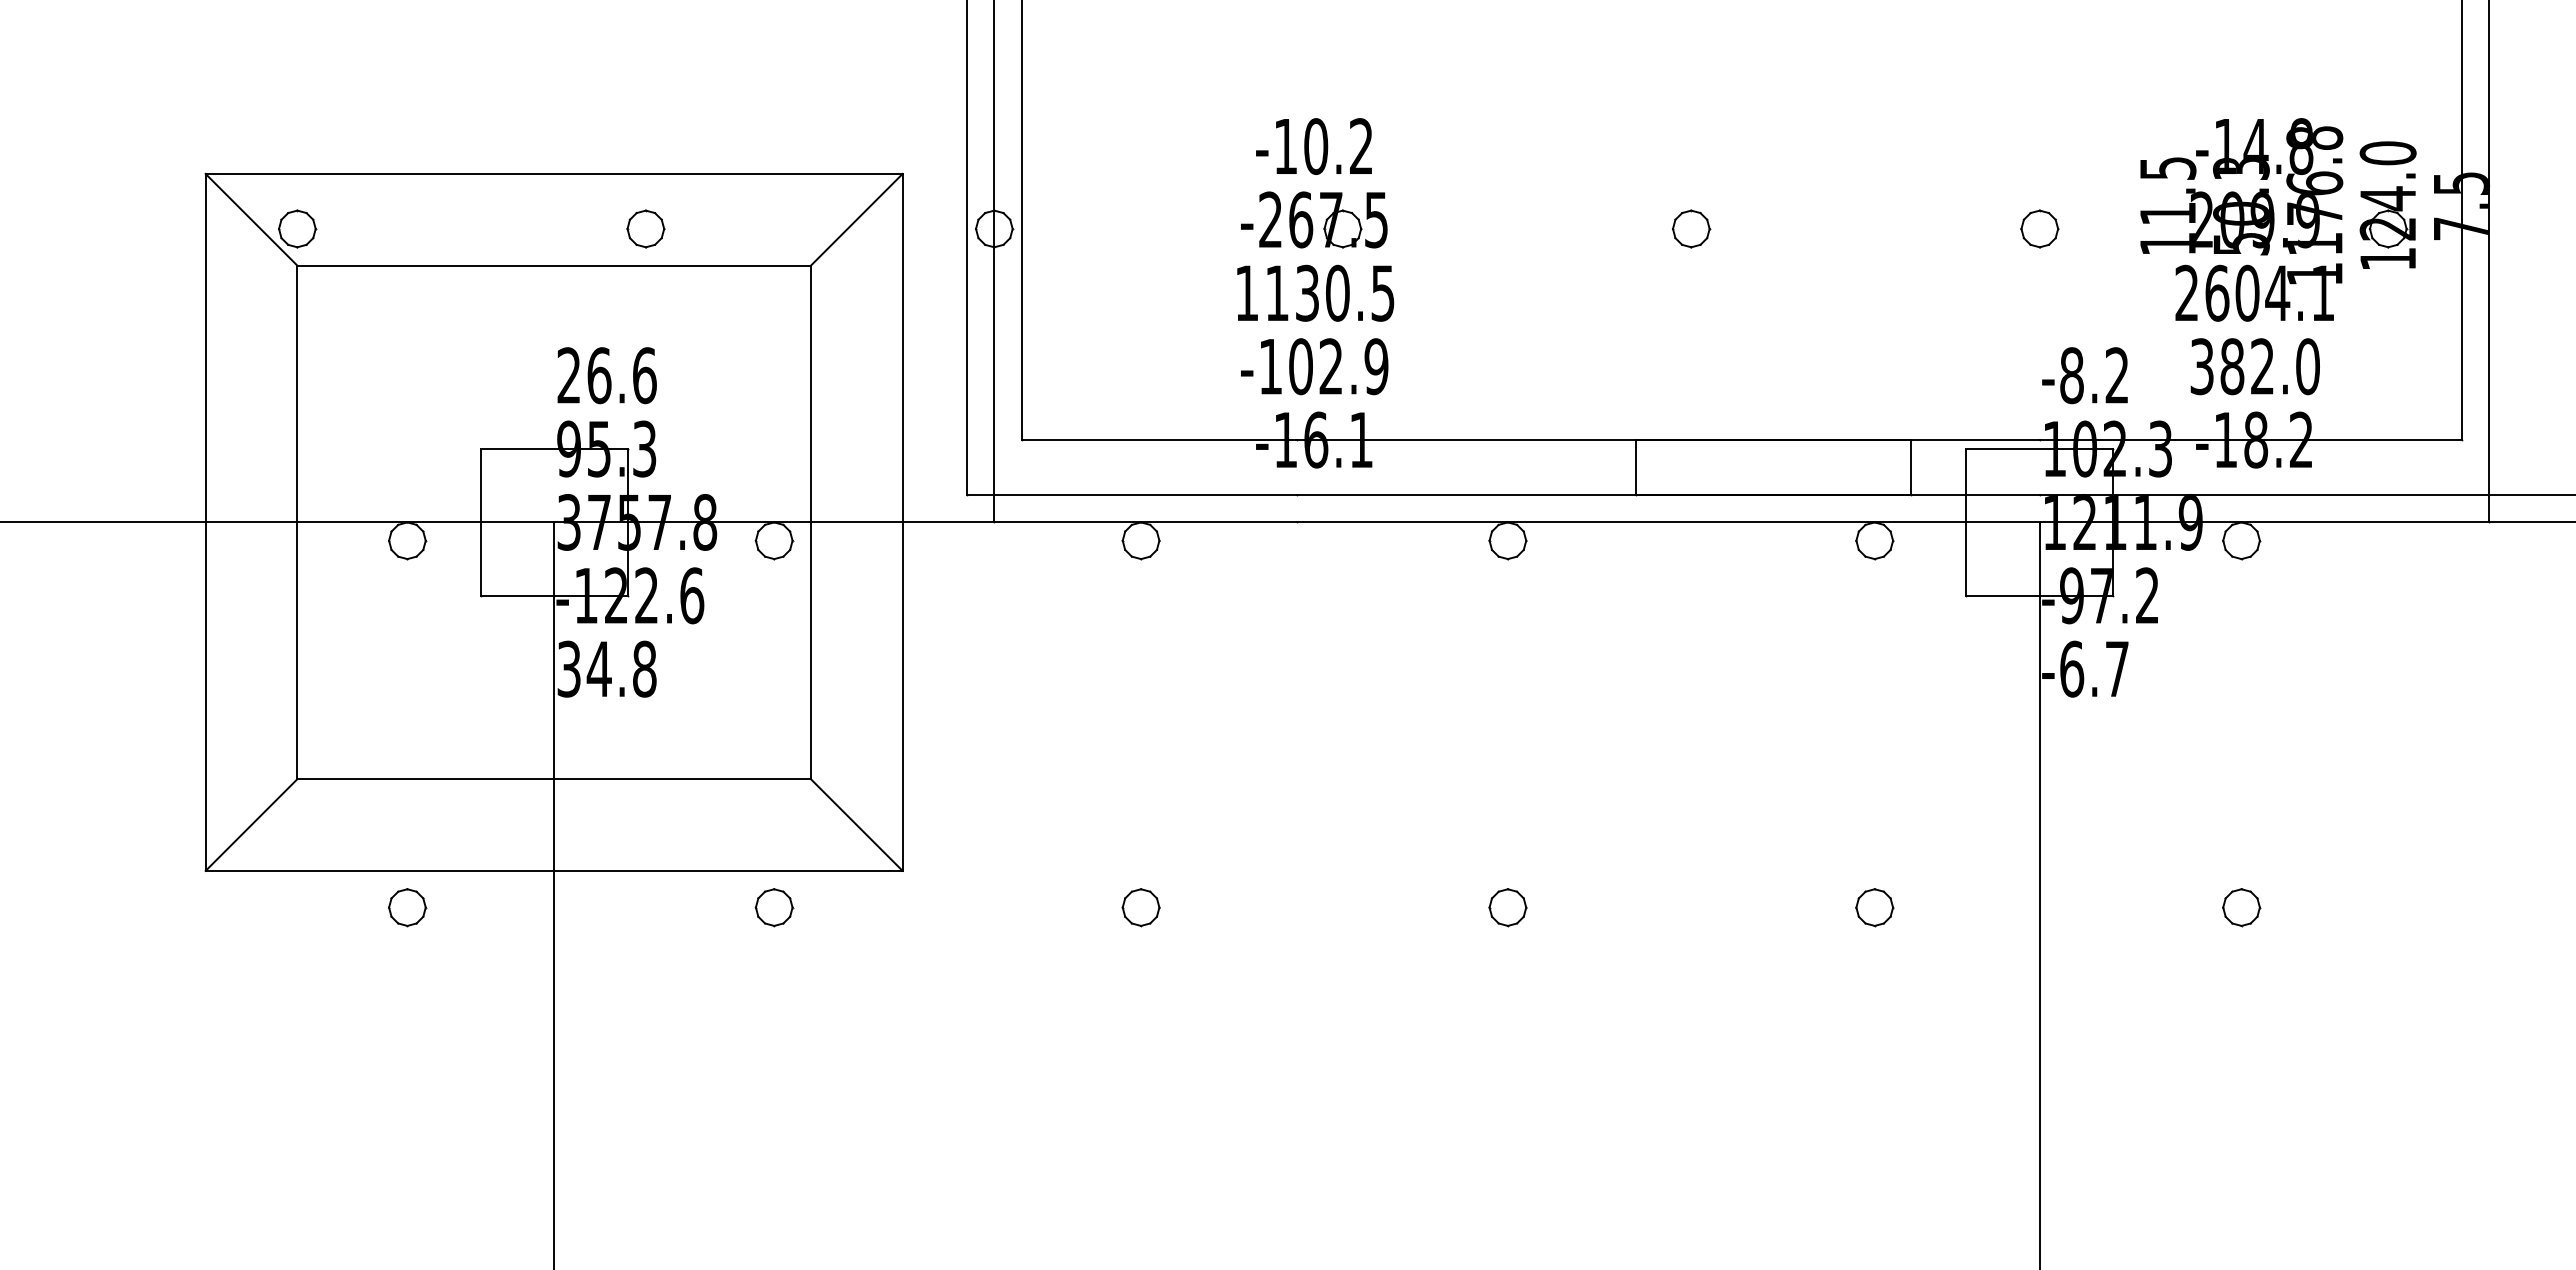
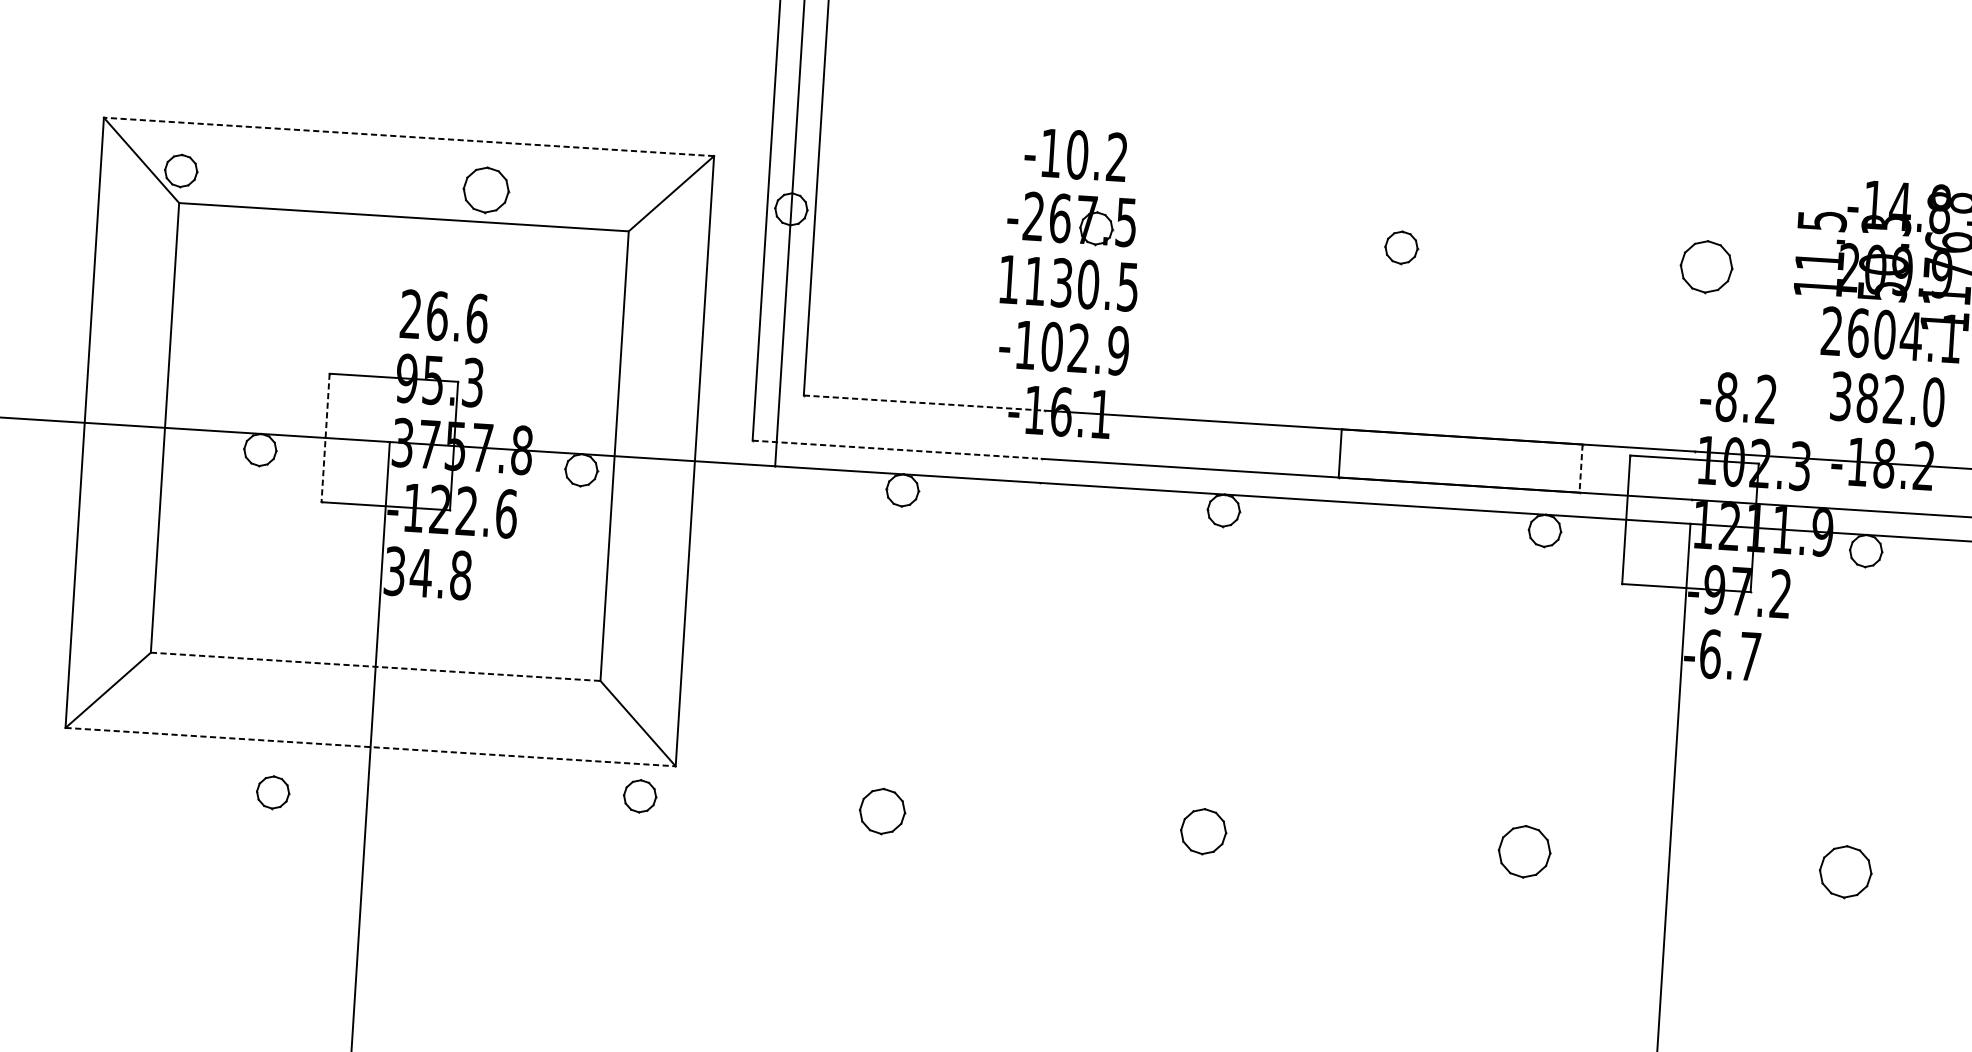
line: (553, 173) -> (408, 136), solid -> dashed
part: (645, 228) -> (485, 189), size x1.4
part: (2039, 228) -> (1706, 266), size x1.6
line: (1159, 439) -> (924, 402), solid -> dashed
line: (1911, 467) -> (1581, 468), solid -> dashed
line: (1132, 494) -> (897, 449), solid -> dashed
line: (480, 522) -> (325, 438), solid -> dashed
line: (554, 779) -> (375, 667), solid -> dashed
line: (554, 870) -> (370, 746), solid -> dashed
part: (407, 907) -> (273, 792), moved
part: (774, 907) -> (640, 796), moved
part: (1140, 907) -> (881, 811), size x1.4
part: (1507, 907) -> (1203, 831), size x1.4
part: (1874, 907) -> (1524, 851), size x1.6
part: (2241, 907) -> (1845, 872), size x1.6

